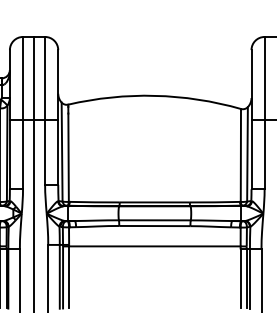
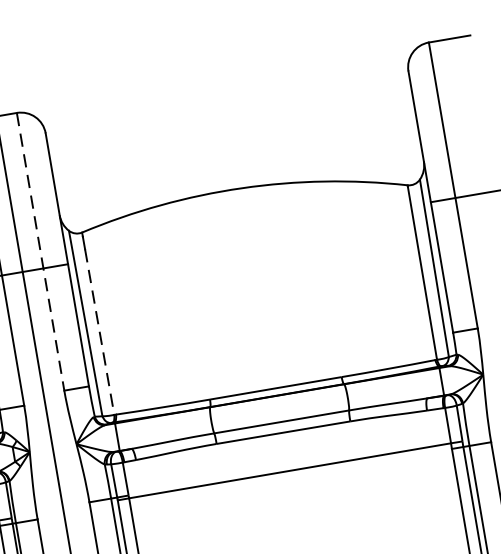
line: (45, 110) -> (41, 250), solid -> dashed
line: (68, 158) -> (99, 333), solid -> dashed

